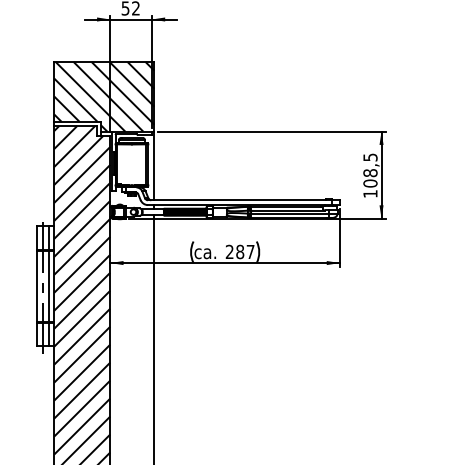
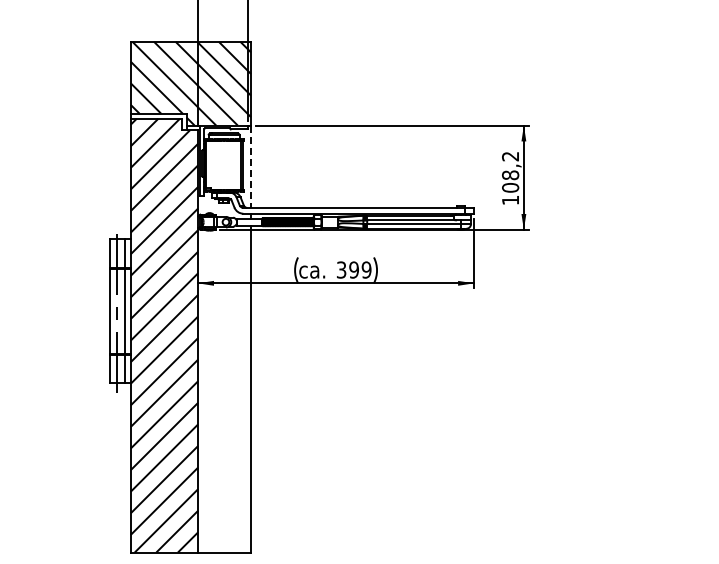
text: (370, 157) -> (510, 156), 108,5 -> 108,2
line: (154, 166) -> (251, 167), solid -> dashed
text: (240, 251) -> (354, 269), 287 -> 399

